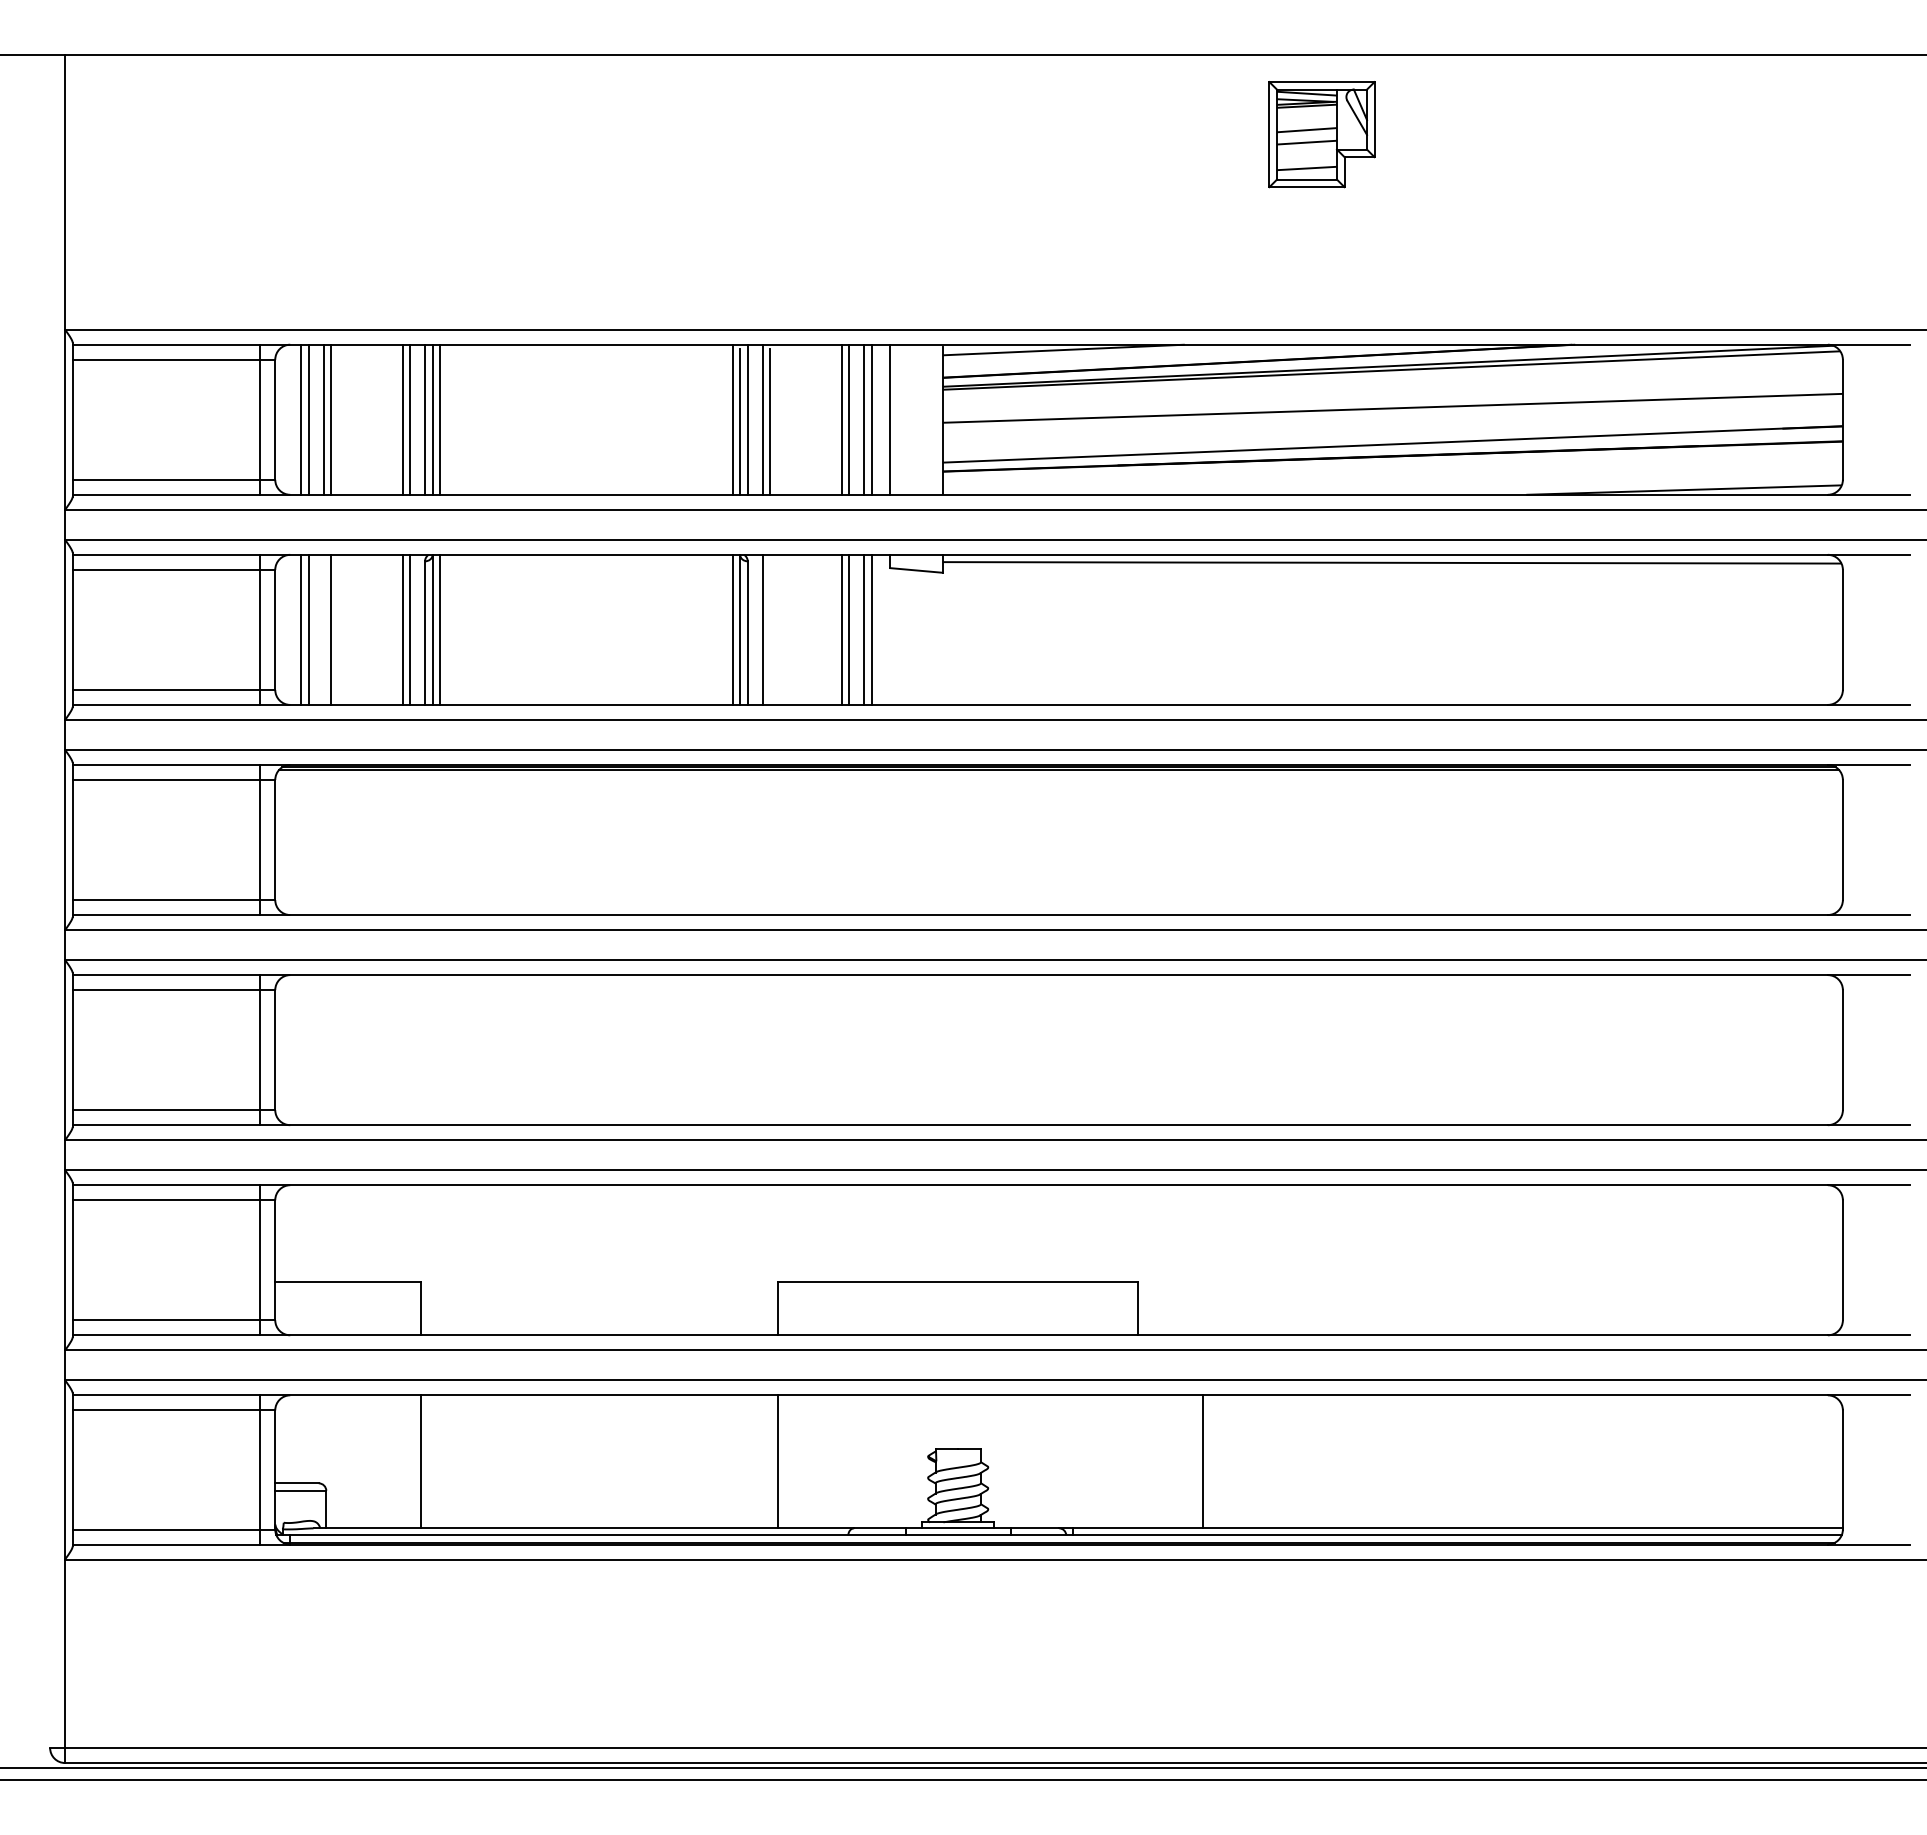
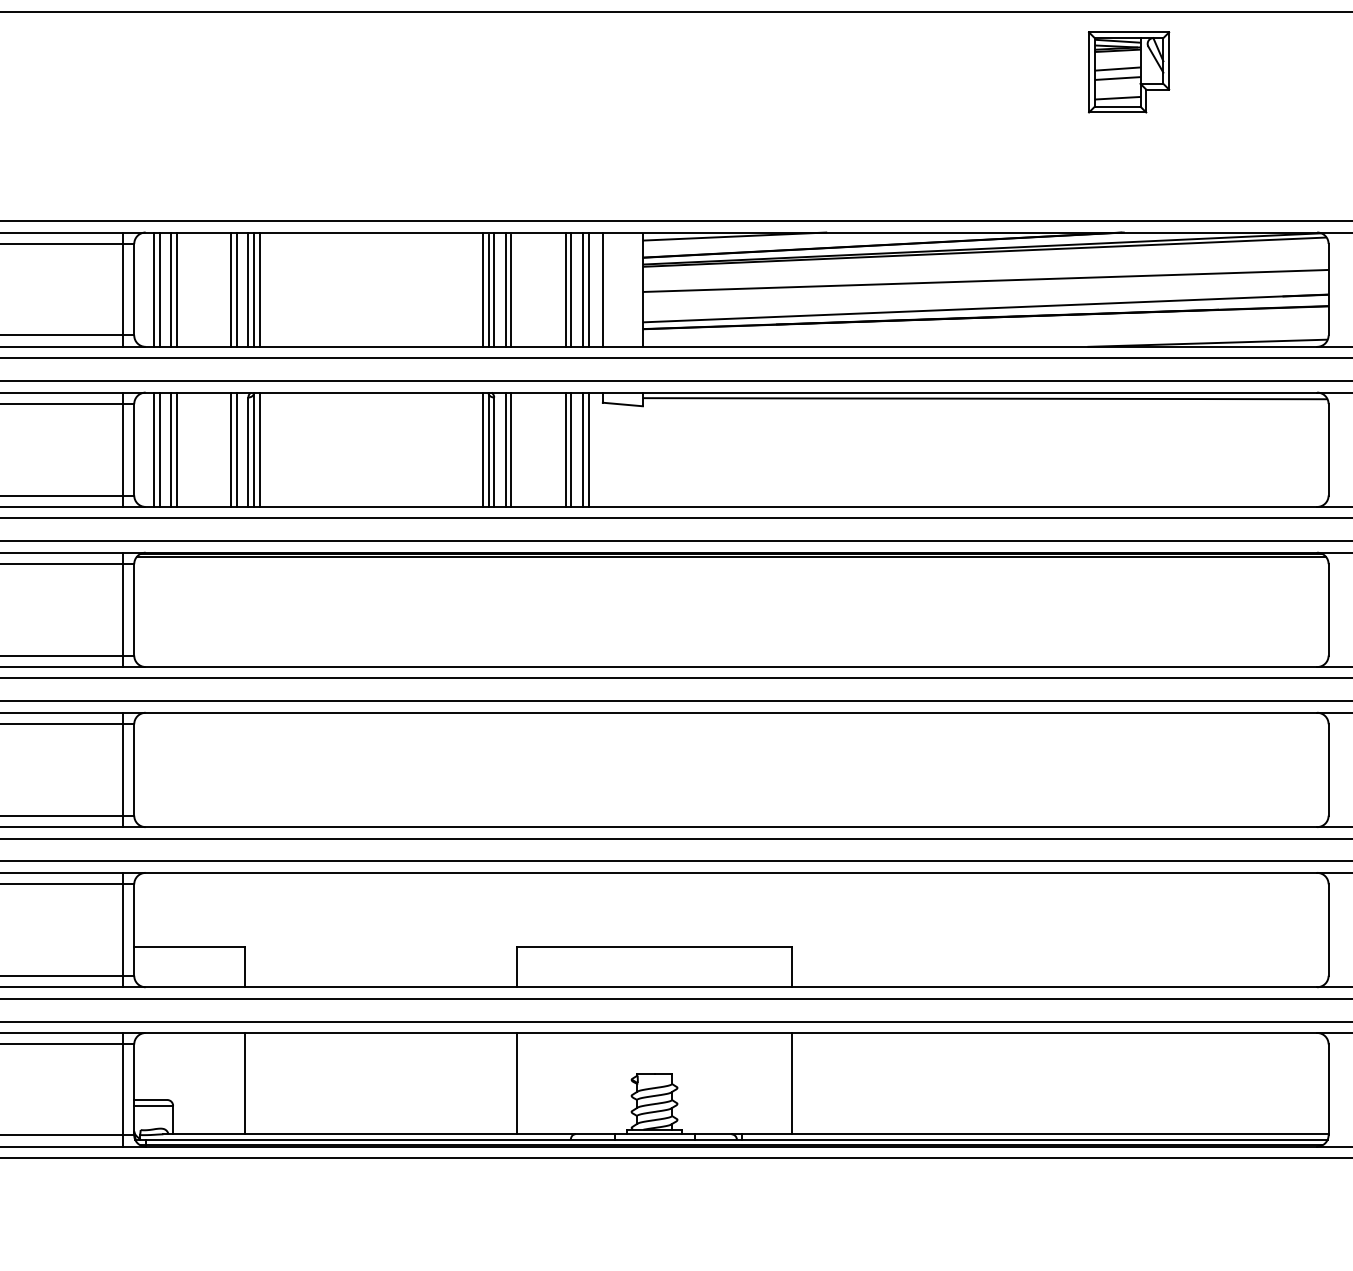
part: (1321, 134) -> (1128, 72), moved
line: (323, 629) -> (170, 449), added
line: (770, 629) -> (511, 449), added
line: (1203, 1461) -> (791, 1083), moved

